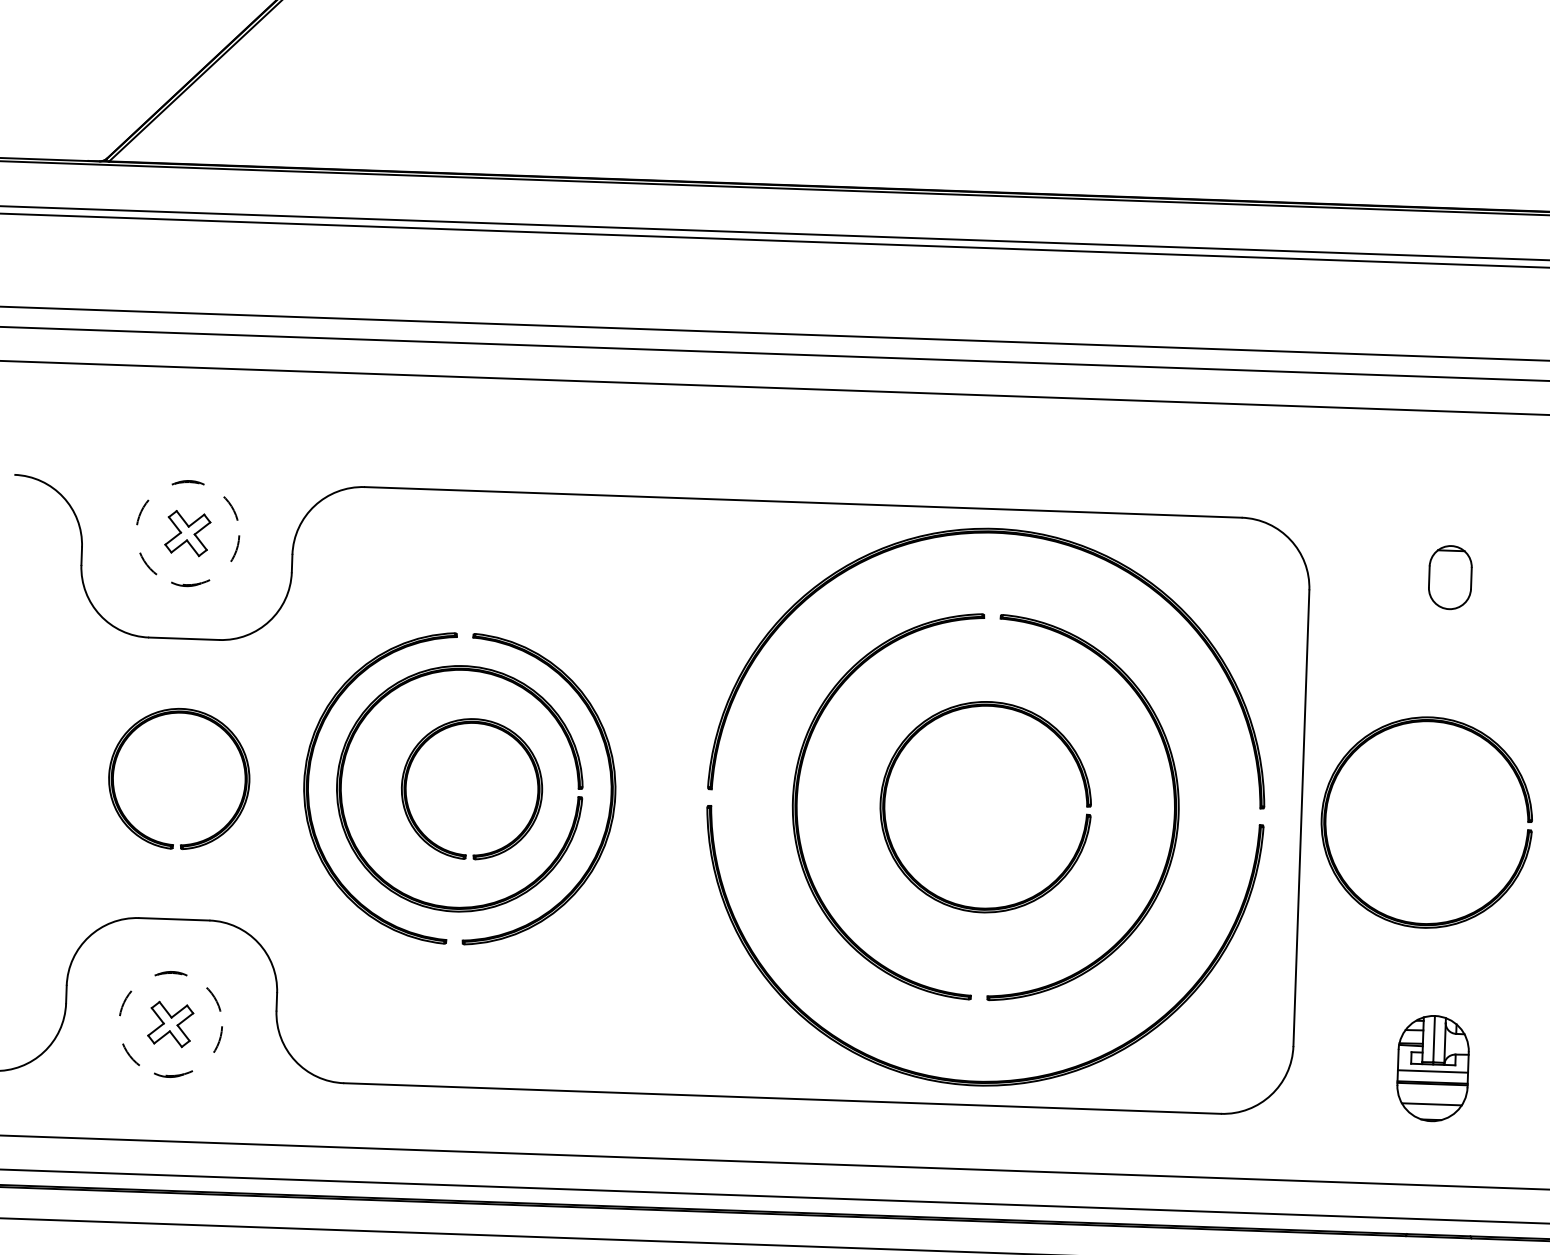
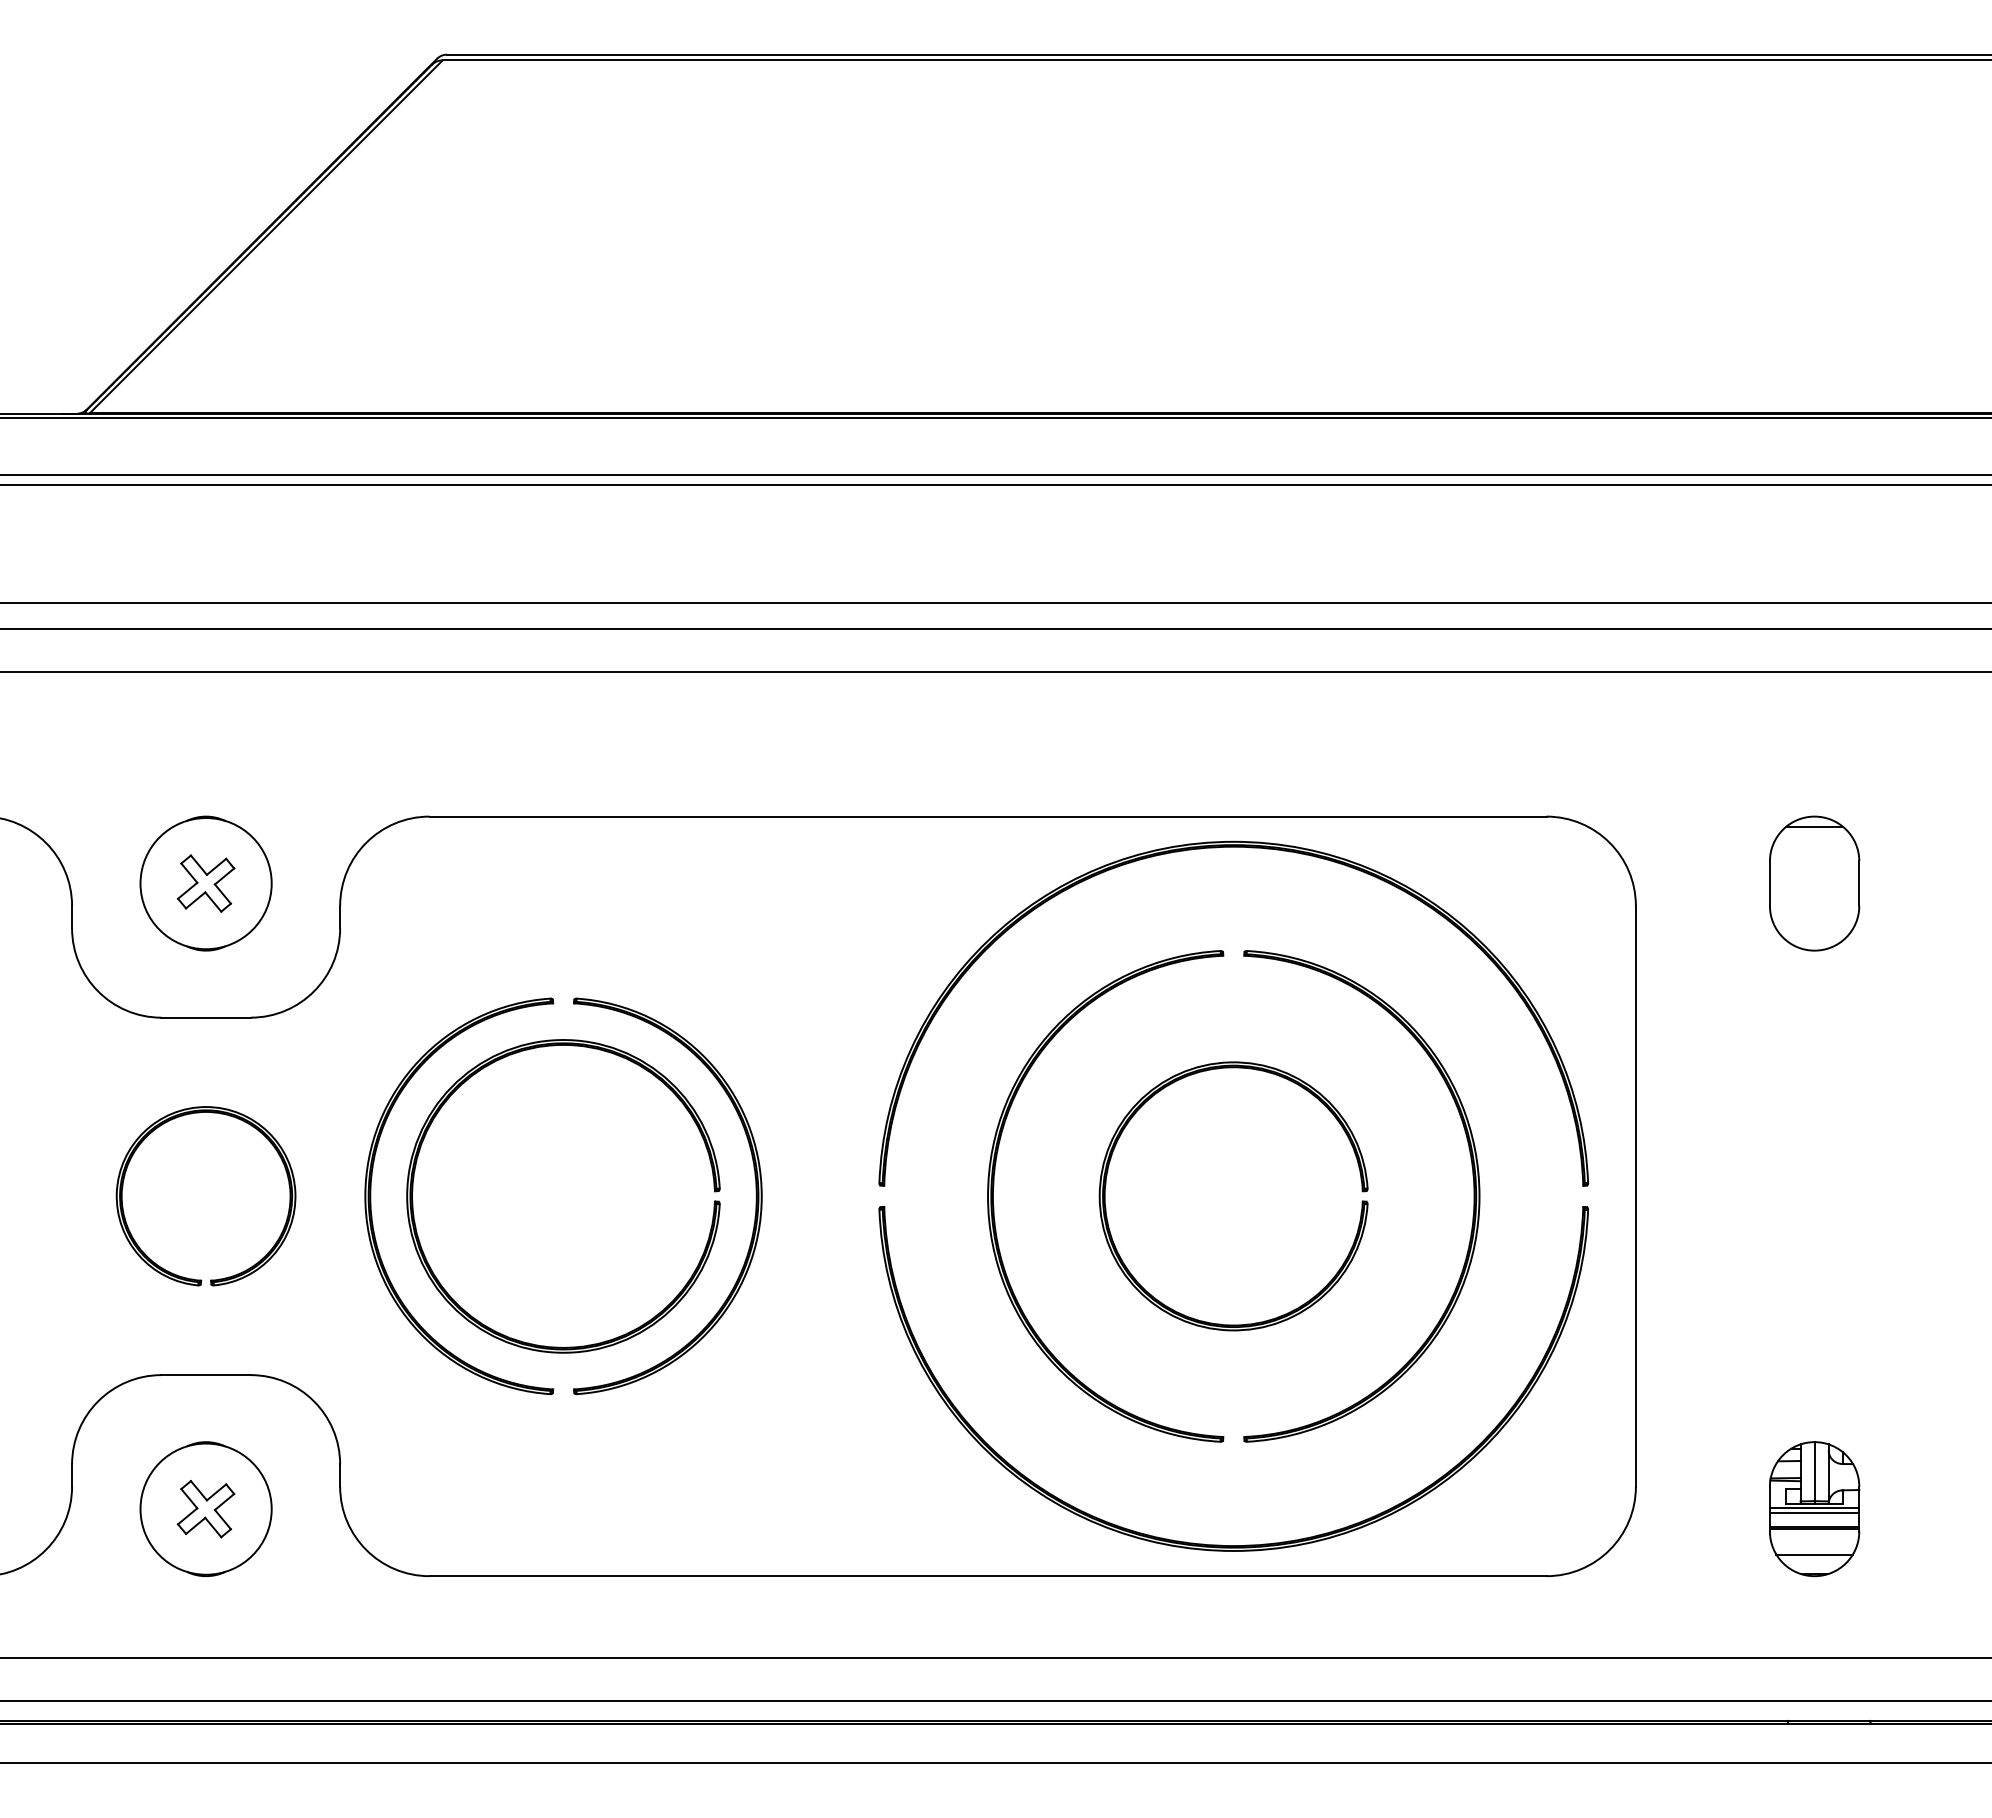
circle: (187, 533) -> (205, 883), dashed -> solid
part: (1450, 577) -> (1814, 883), size x1.67
part: (407, 780) -> (496, 1187), removed
part: (1327, 810) -> (1668, 1185), removed
circle: (170, 1023) -> (205, 1508), dashed -> solid
line: (1433, 1068) -> (1814, 1508), added

